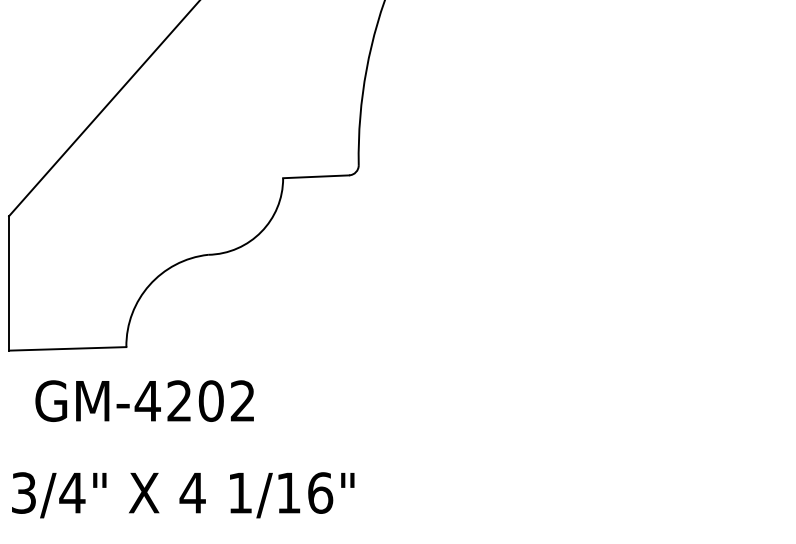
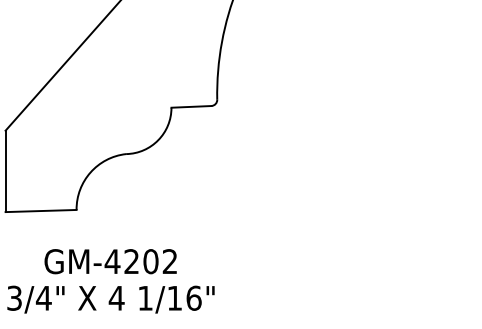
text: (144, 400) -> (110, 261), moved

